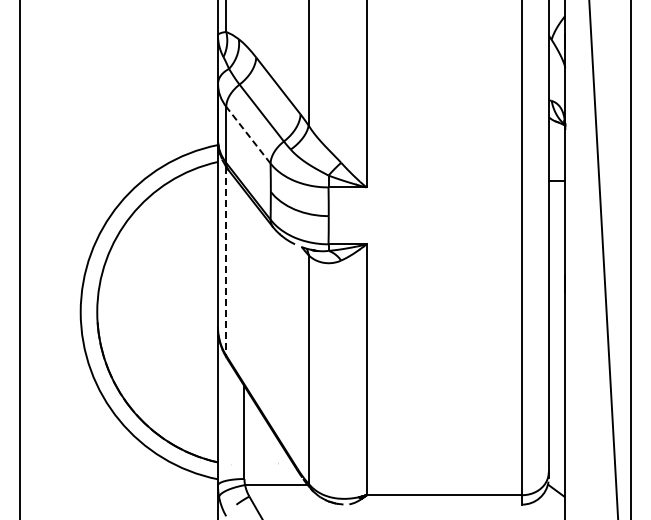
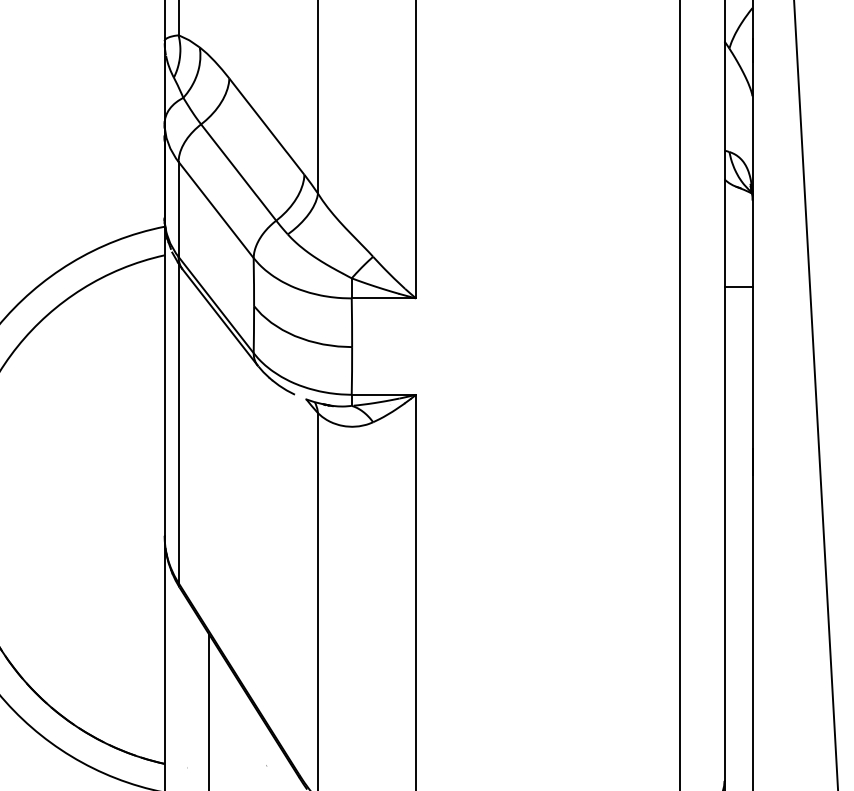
line: (248, 134) -> (216, 208), dashed -> solid
line: (226, 261) -> (179, 423), dashed -> solid

